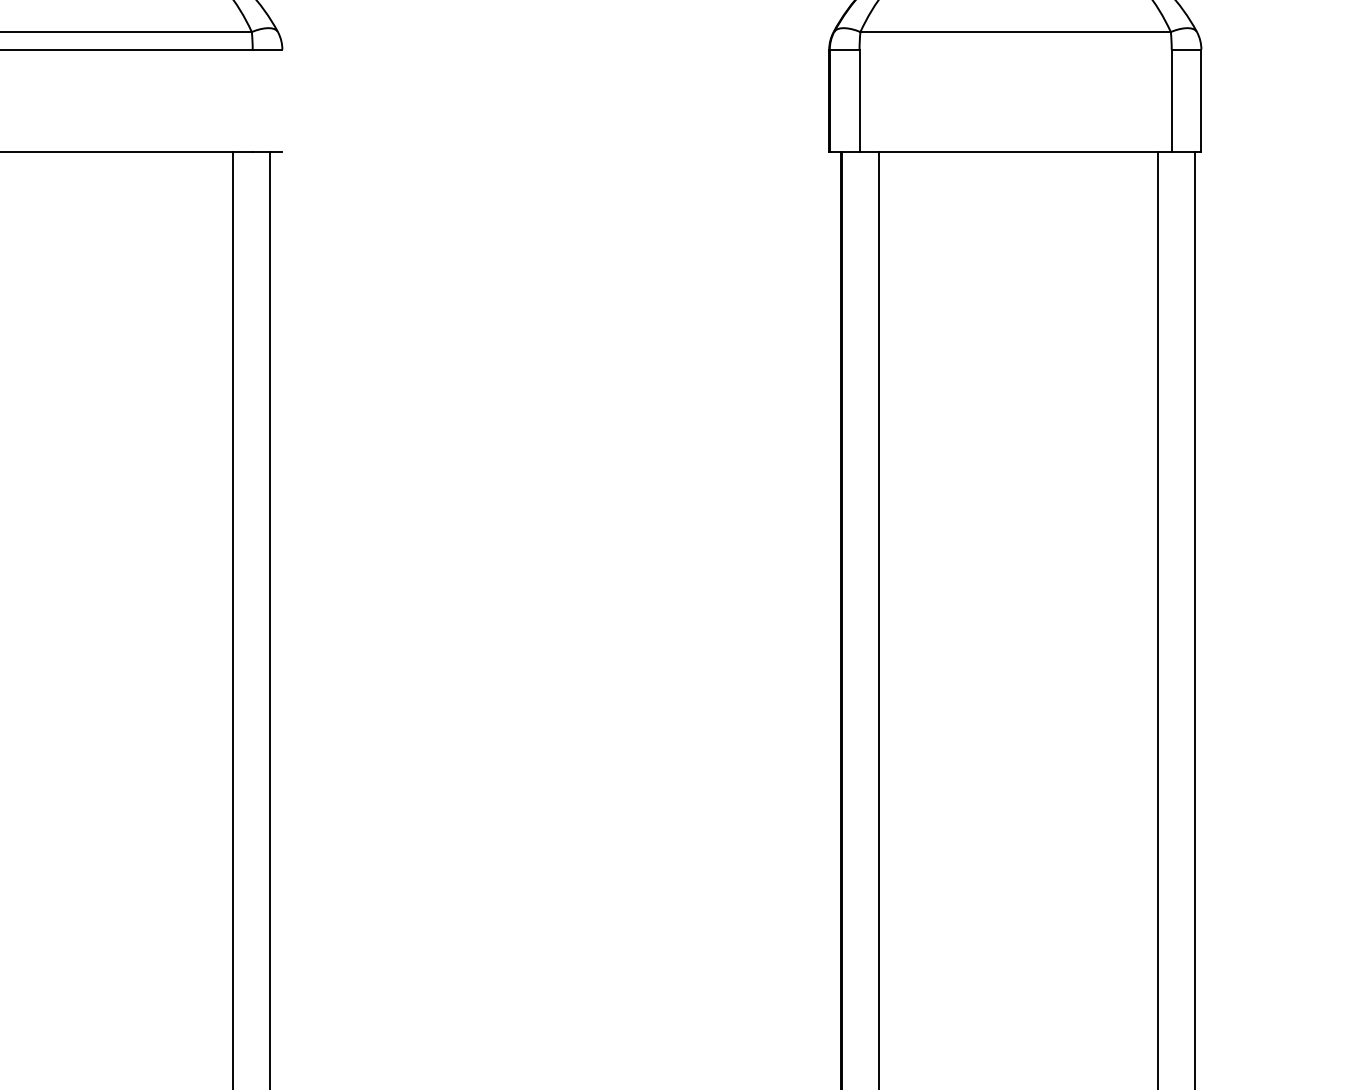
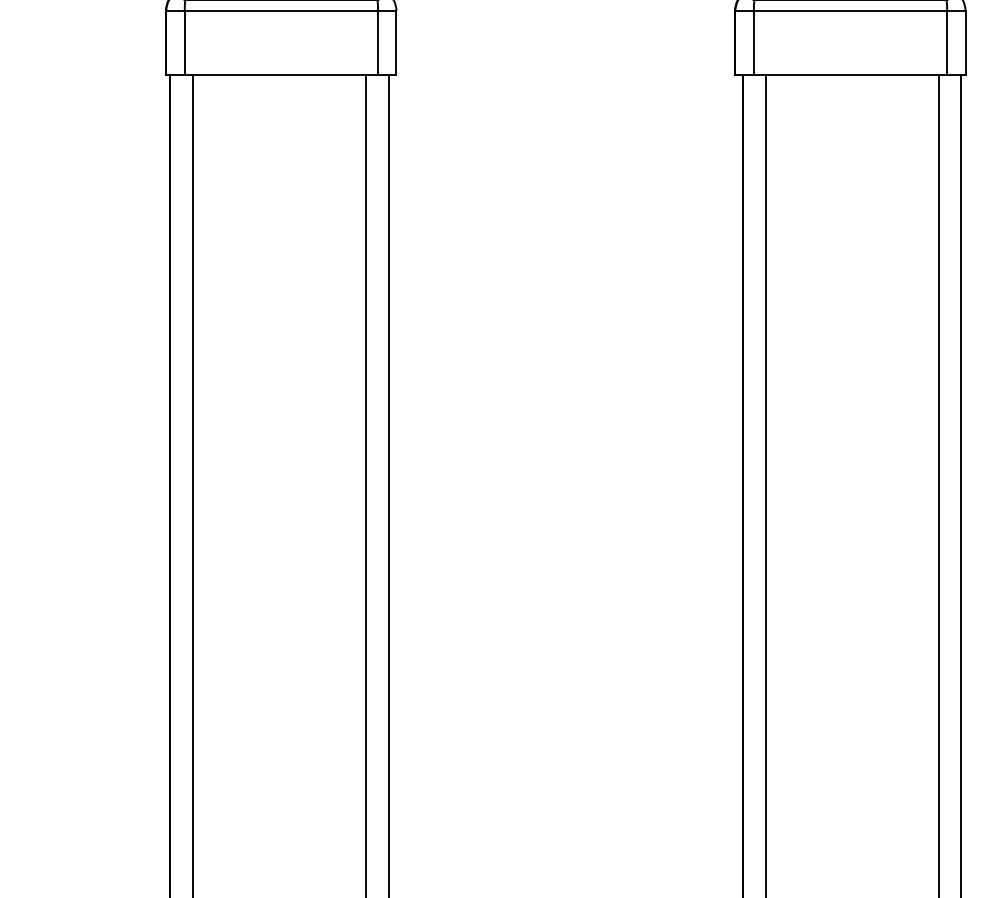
line: (1015, 50) -> (850, 11), added
line: (253, 100) -> (378, 42), added
line: (282, 100) -> (396, 42), added

